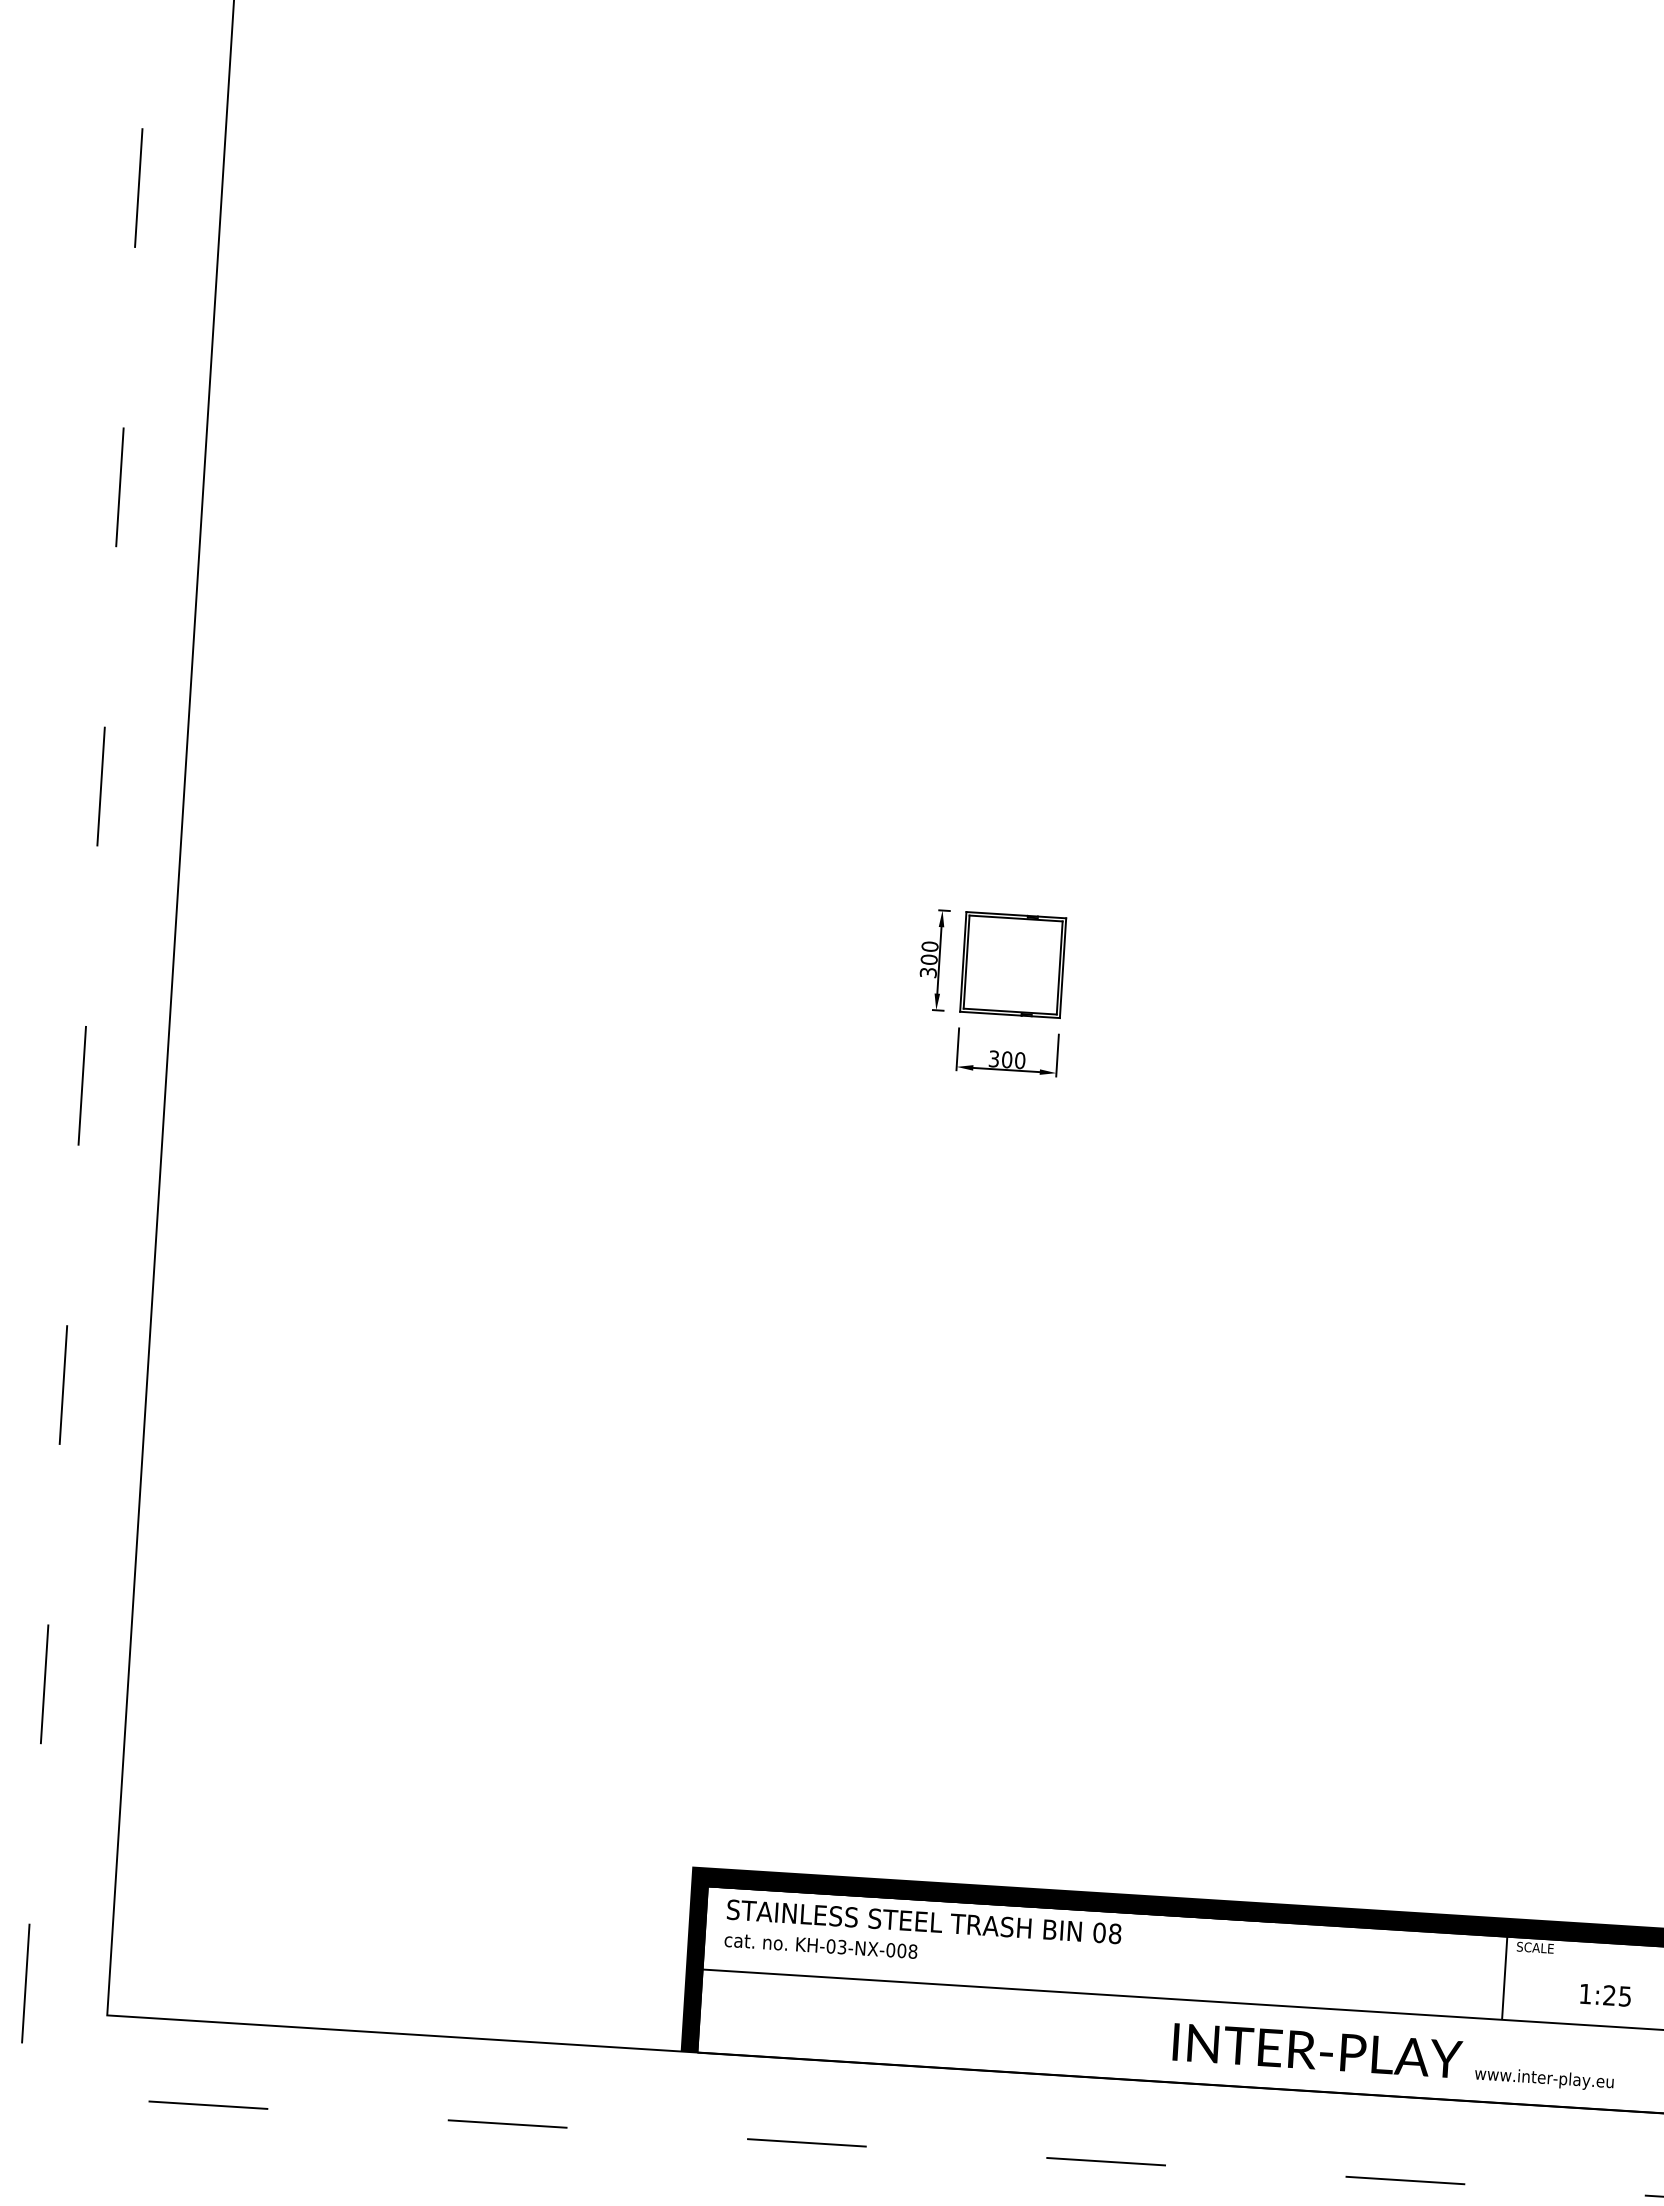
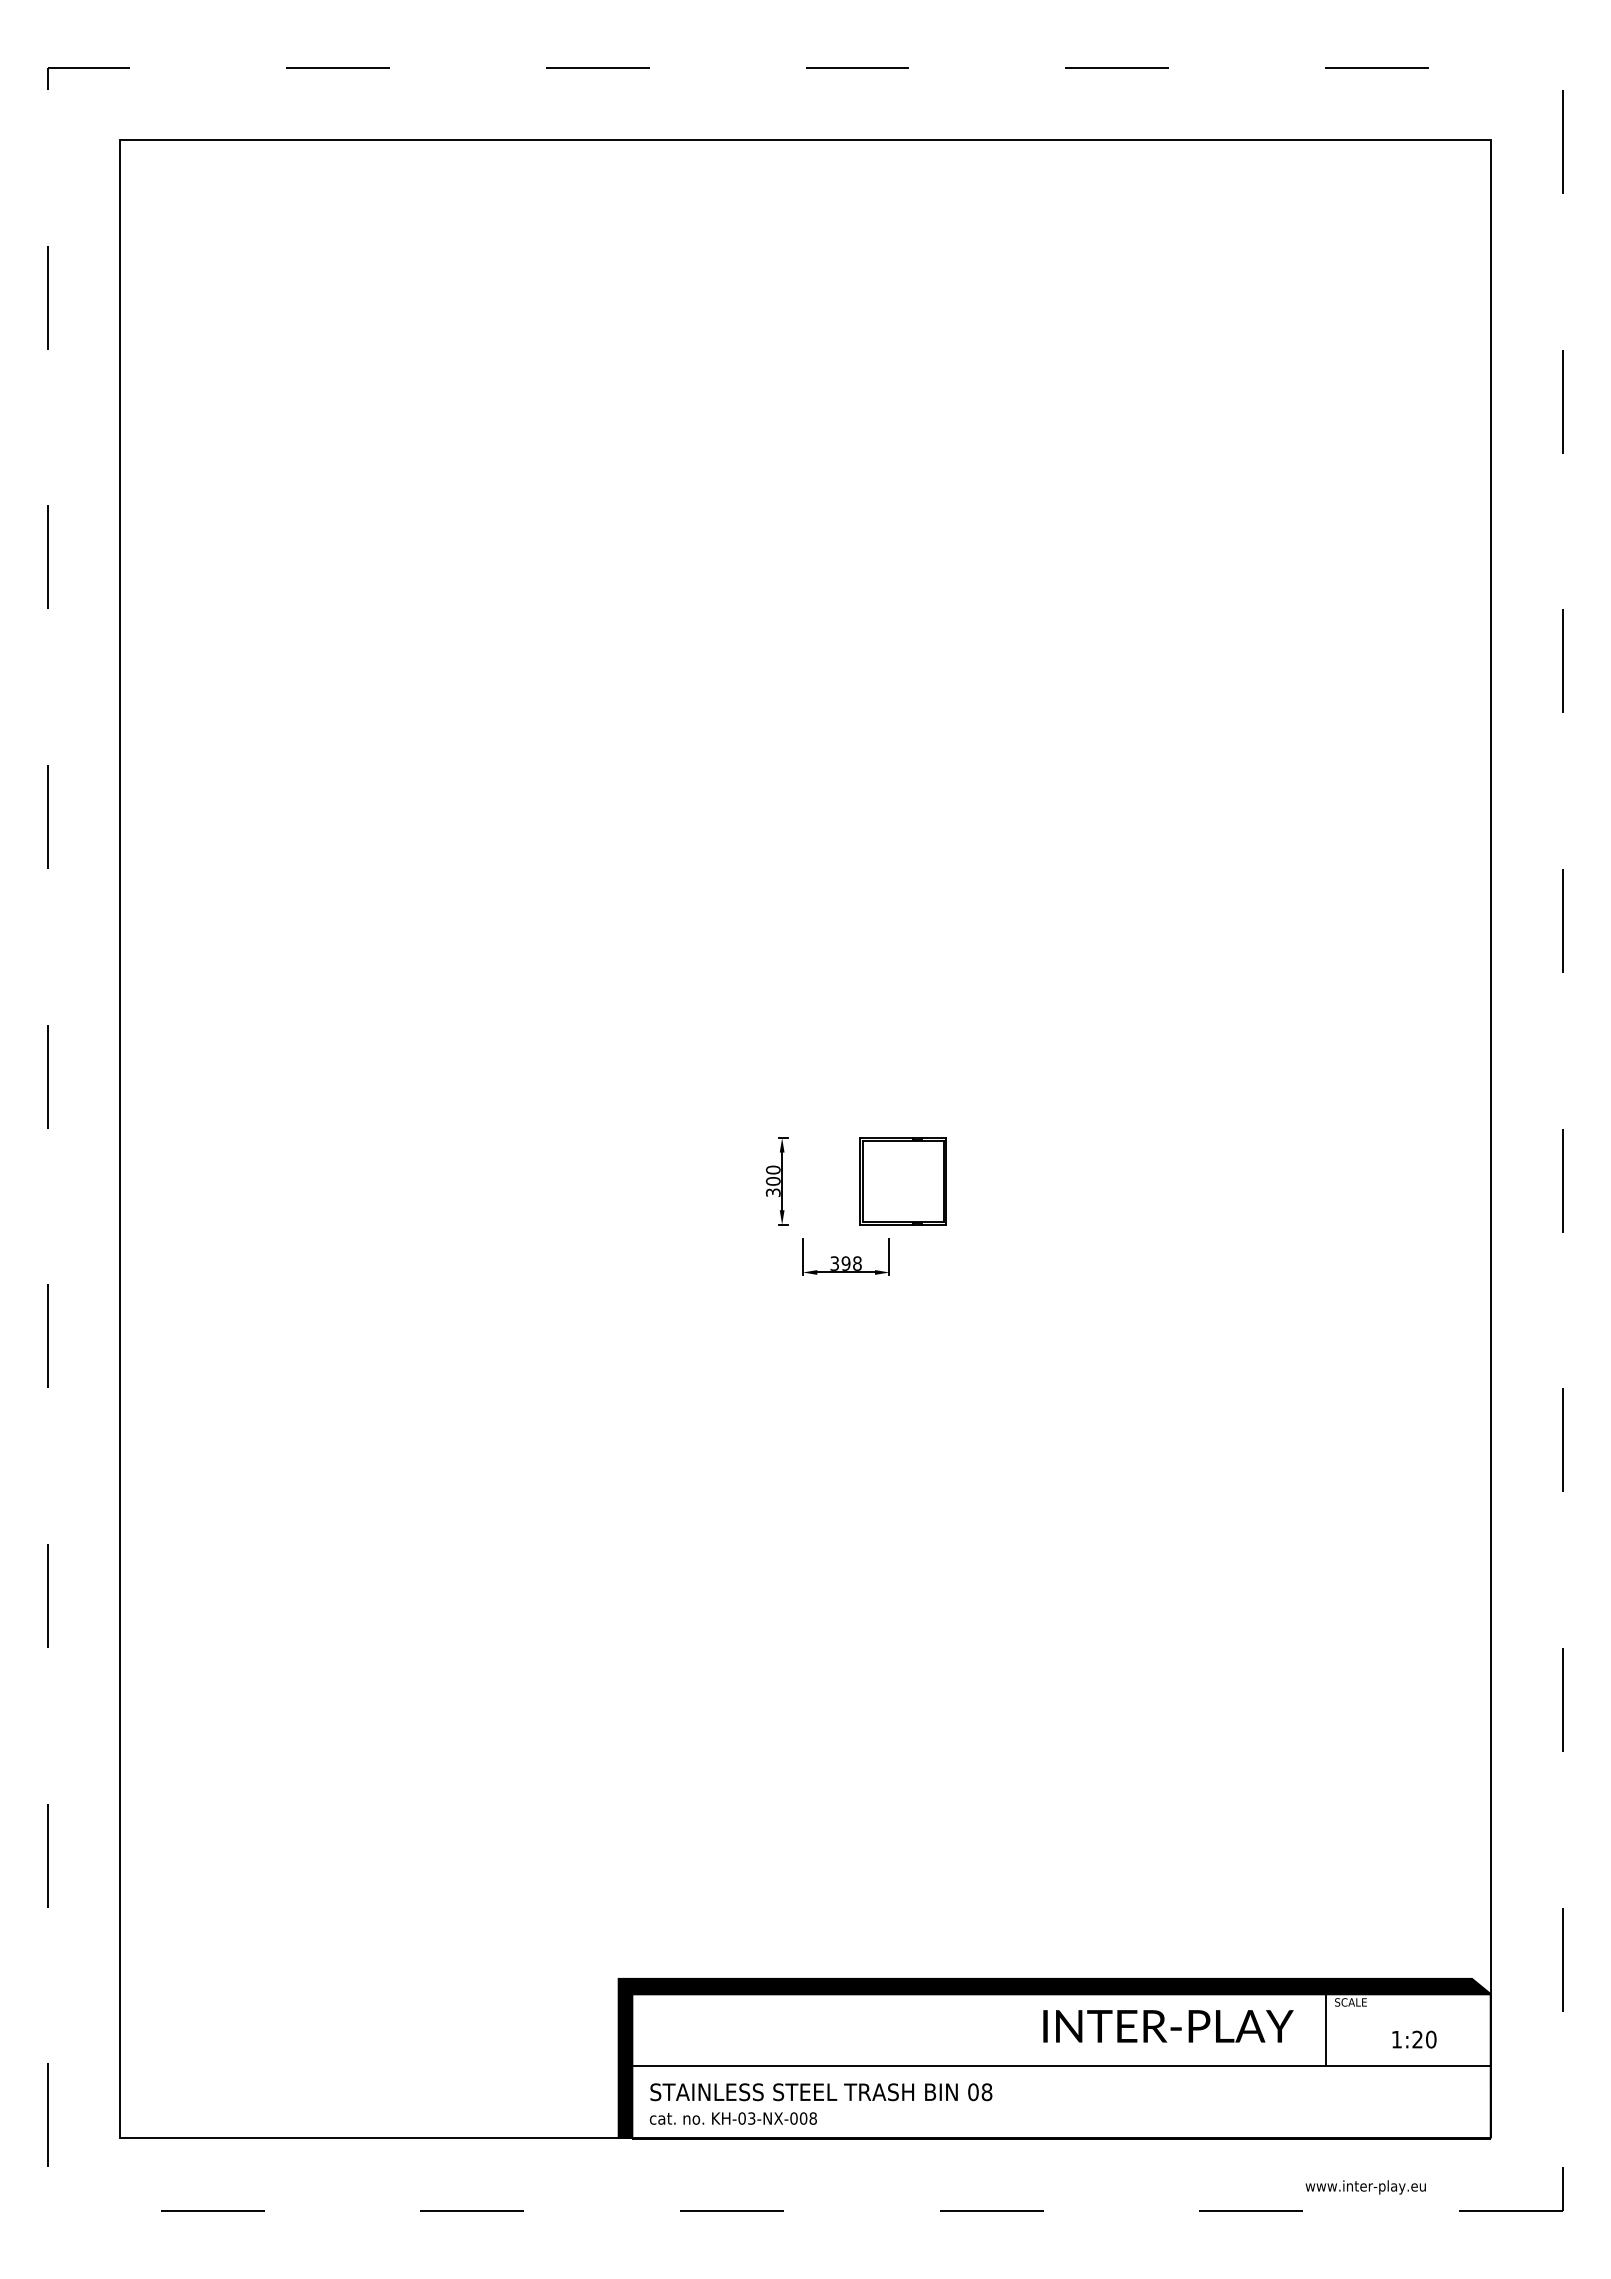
part: (1012, 965) -> (902, 1181), moved
text: (1013, 1060) -> (851, 1263), 300 -> 398
text: (922, 1934) -> (820, 2103), moved
text: (1625, 1996) -> (1431, 2039), 1:25 -> 1:20
text: (1317, 2051) -> (1168, 2026), moved
text: (1543, 2079) -> (1365, 2187), moved

